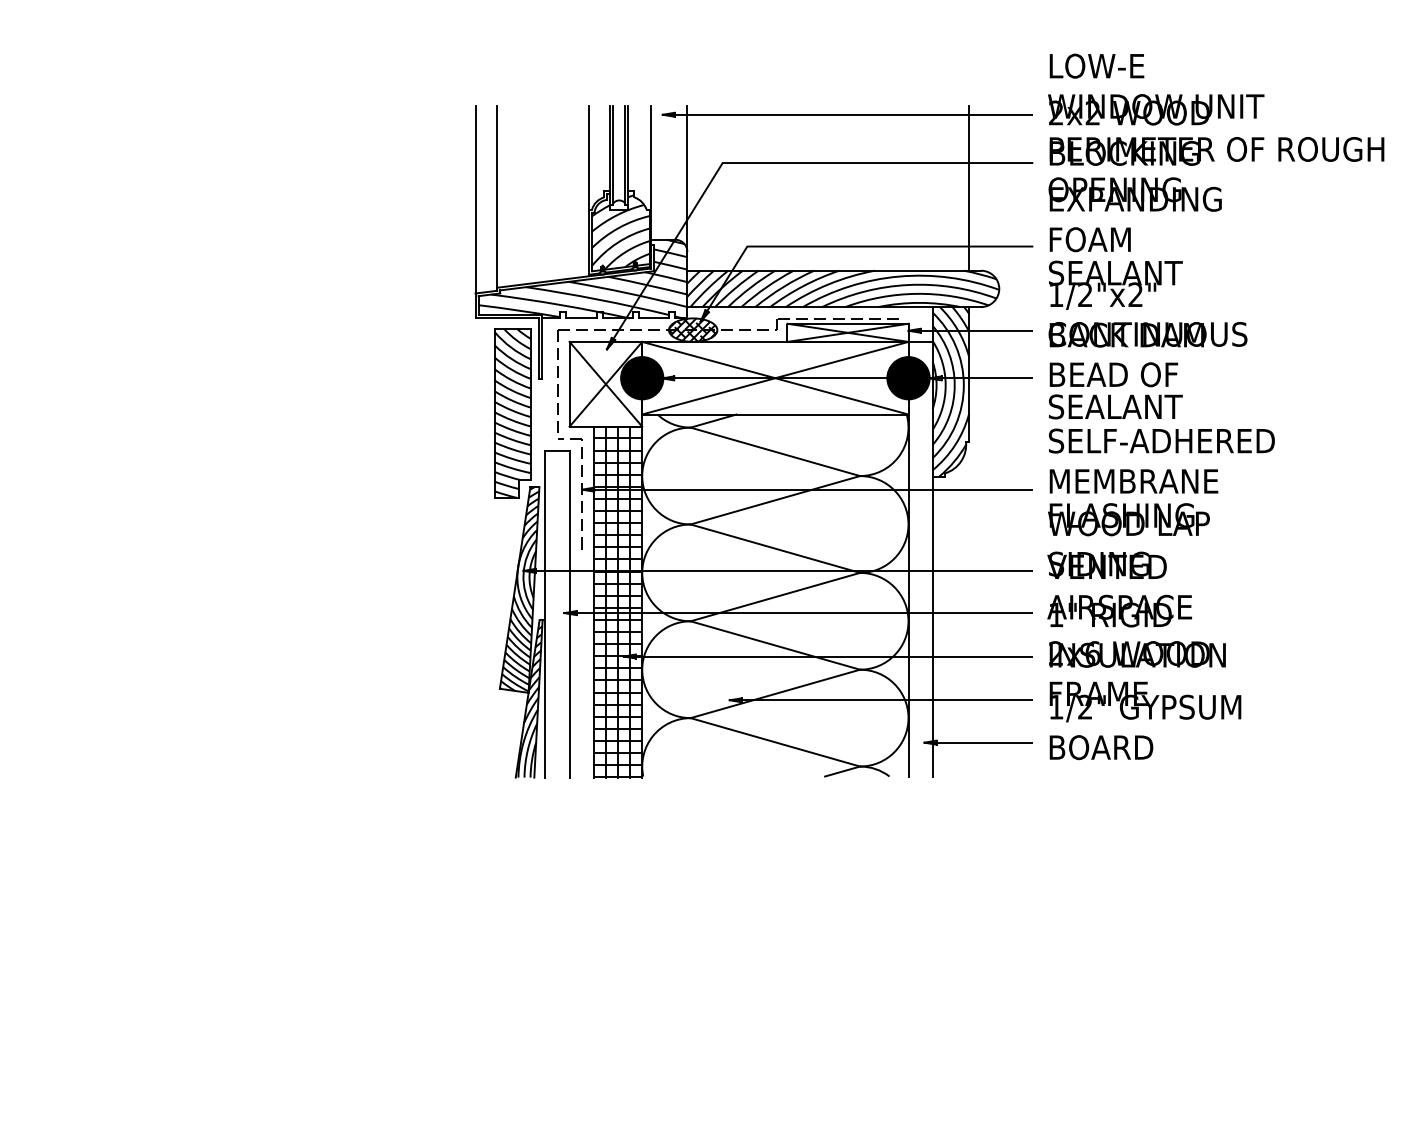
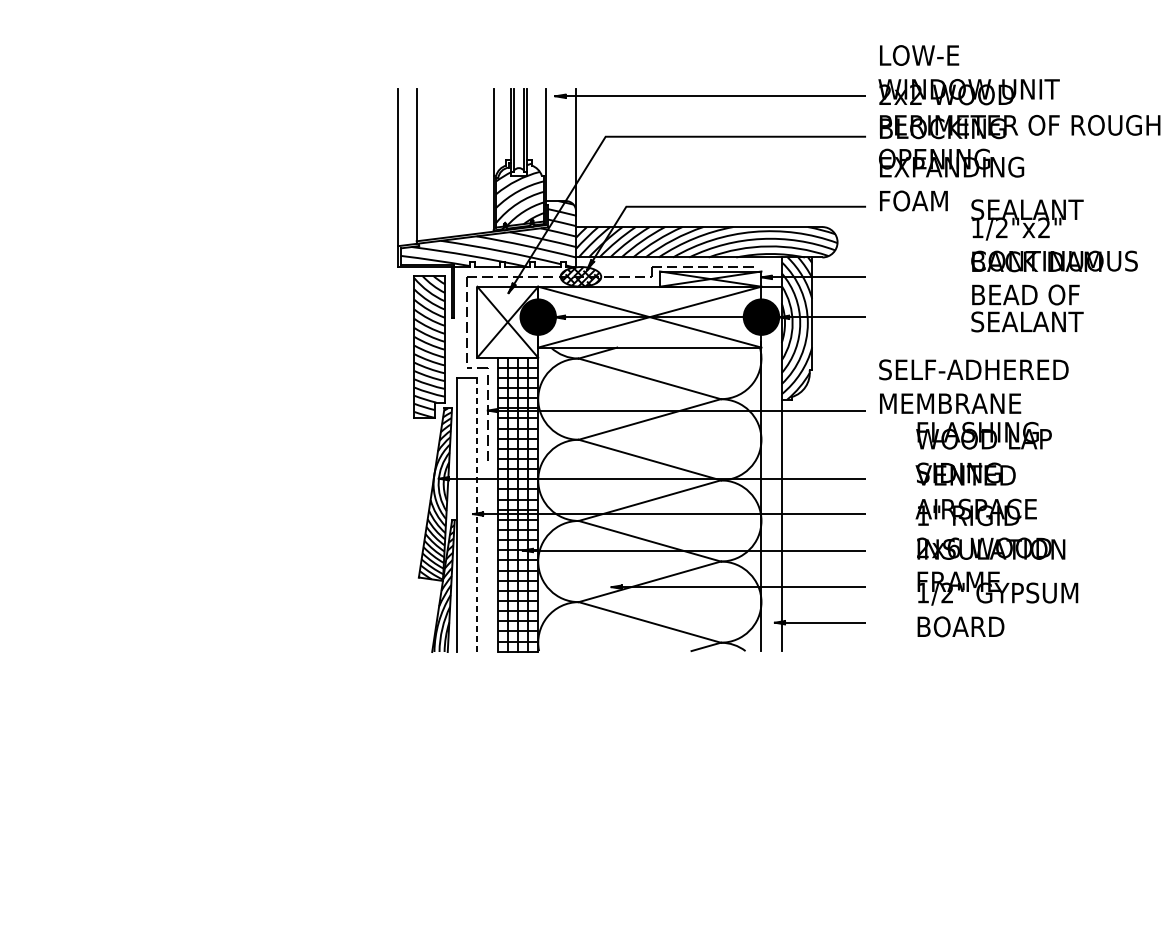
line: (969, 188) -> (812, 158), removed
text: (1147, 339) -> (1054, 265), moved
line: (569, 613) -> (477, 514), solid -> dashed
text: (1144, 631) -> (997, 529), moved

